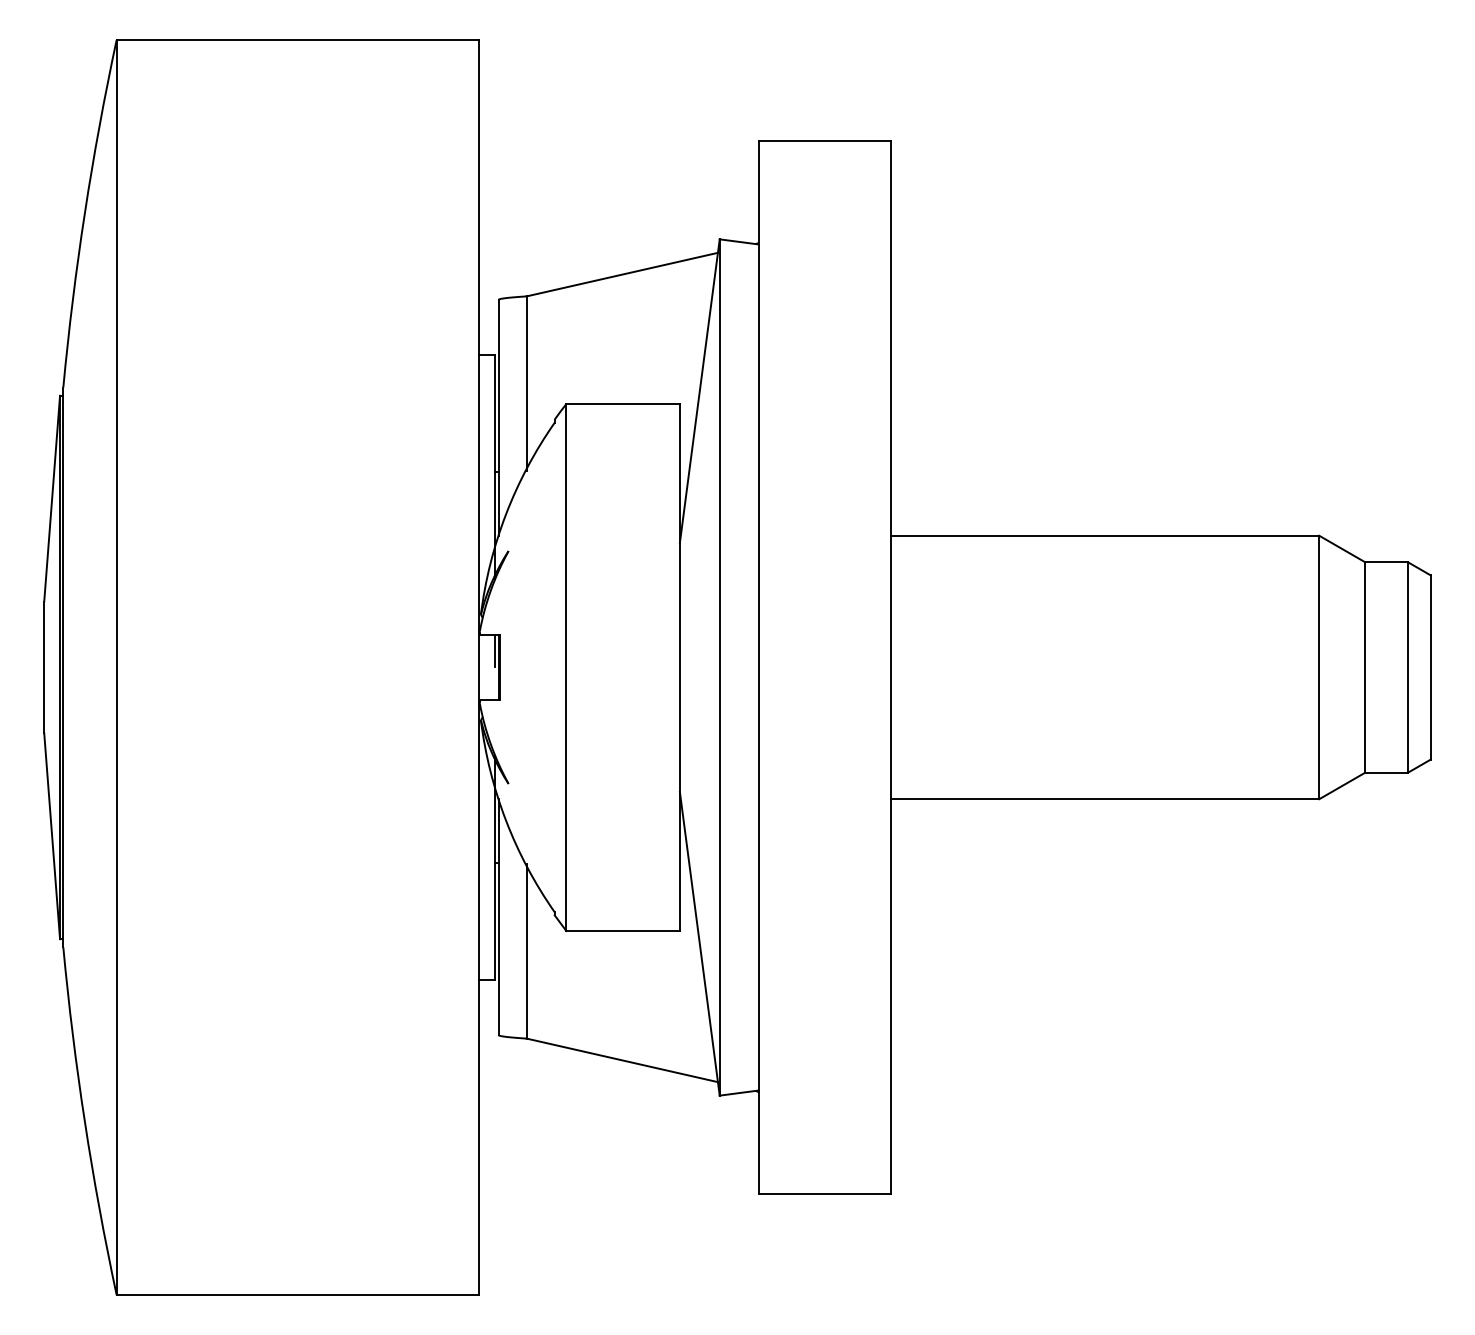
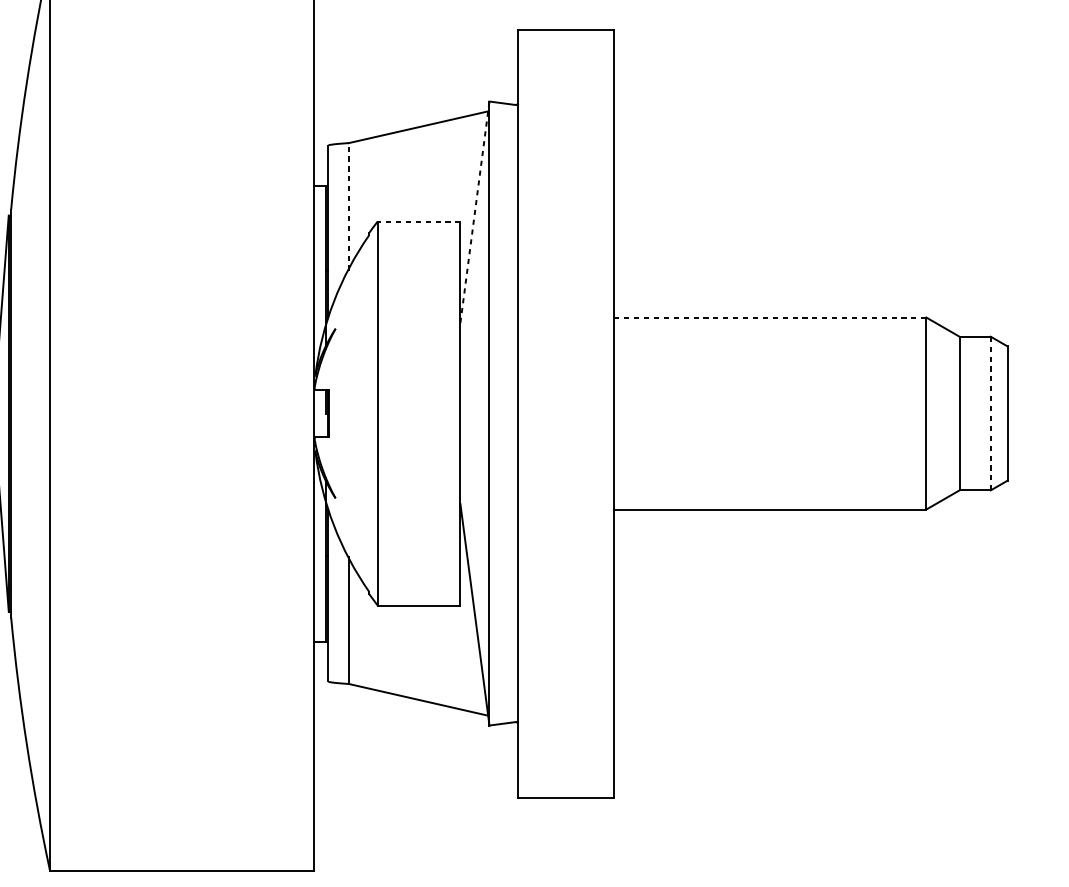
line: (526, 383) -> (348, 206), solid -> dashed
line: (699, 390) -> (474, 211), solid -> dashed
line: (623, 404) -> (419, 221), solid -> dashed
line: (1104, 535) -> (769, 317), solid -> dashed
line: (1407, 668) -> (990, 414), solid -> dashed

